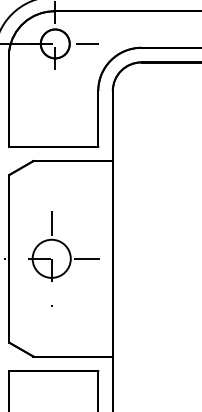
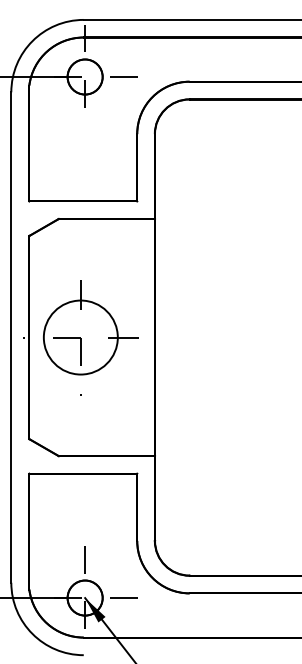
circle: (51, 258) -> (80, 337), size x1.6

